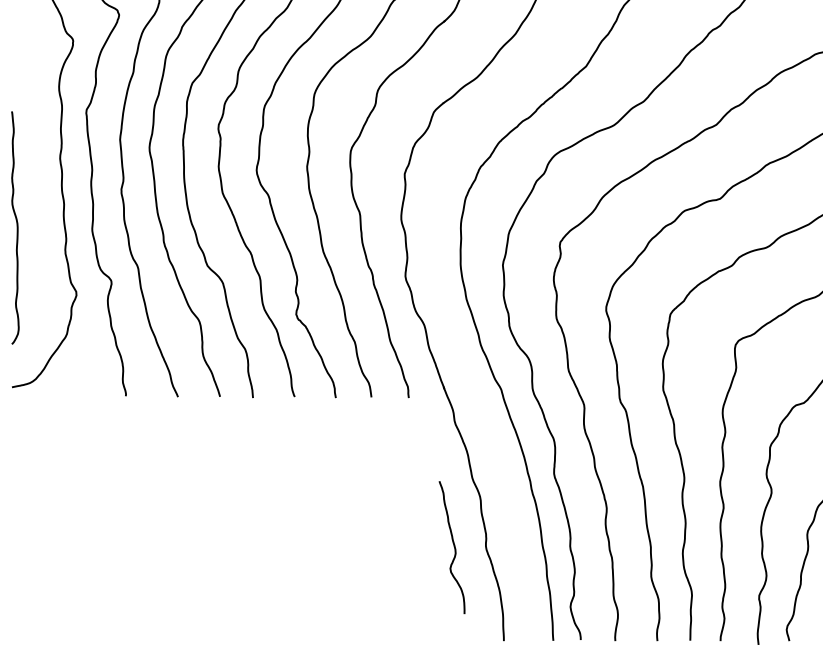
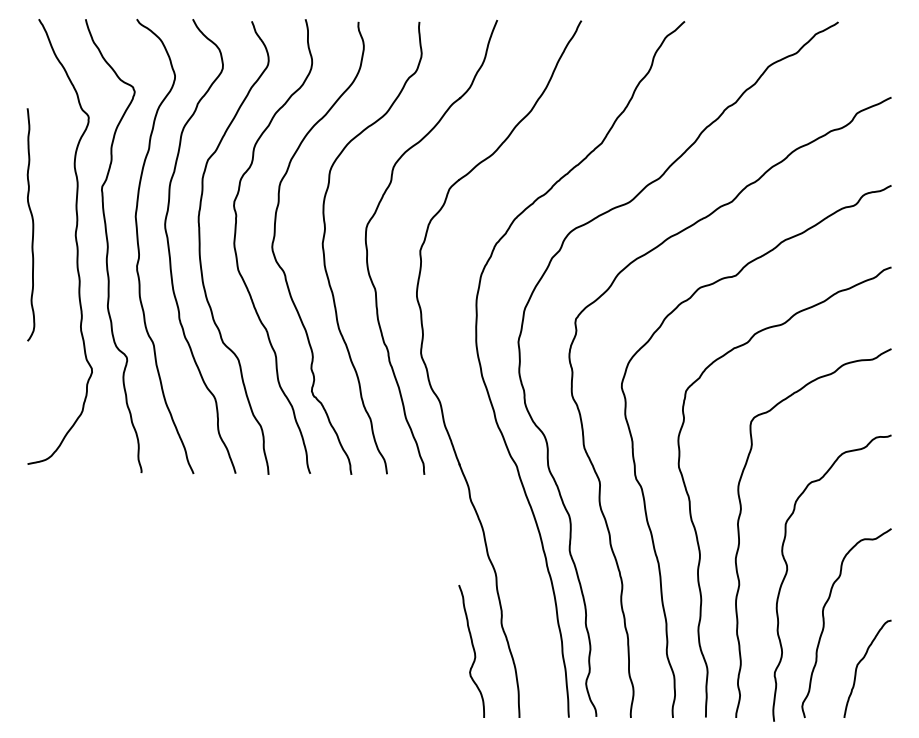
curve: (16, 227) -> (32, 224), moved
curve: (453, 547) -> (473, 651), moved

